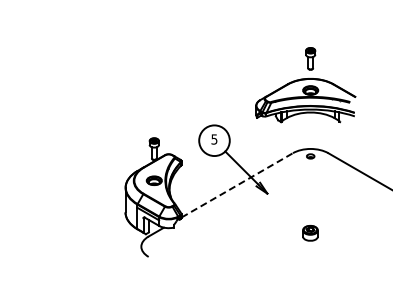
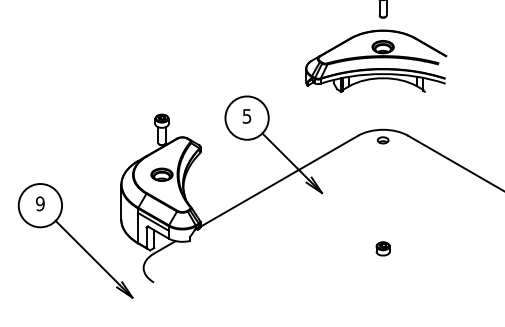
line: (237, 185) -> (279, 181), dashed -> solid
part: (93, 227) -> (75, 240), added
part: (310, 232) -> (382, 247), size x0.62

